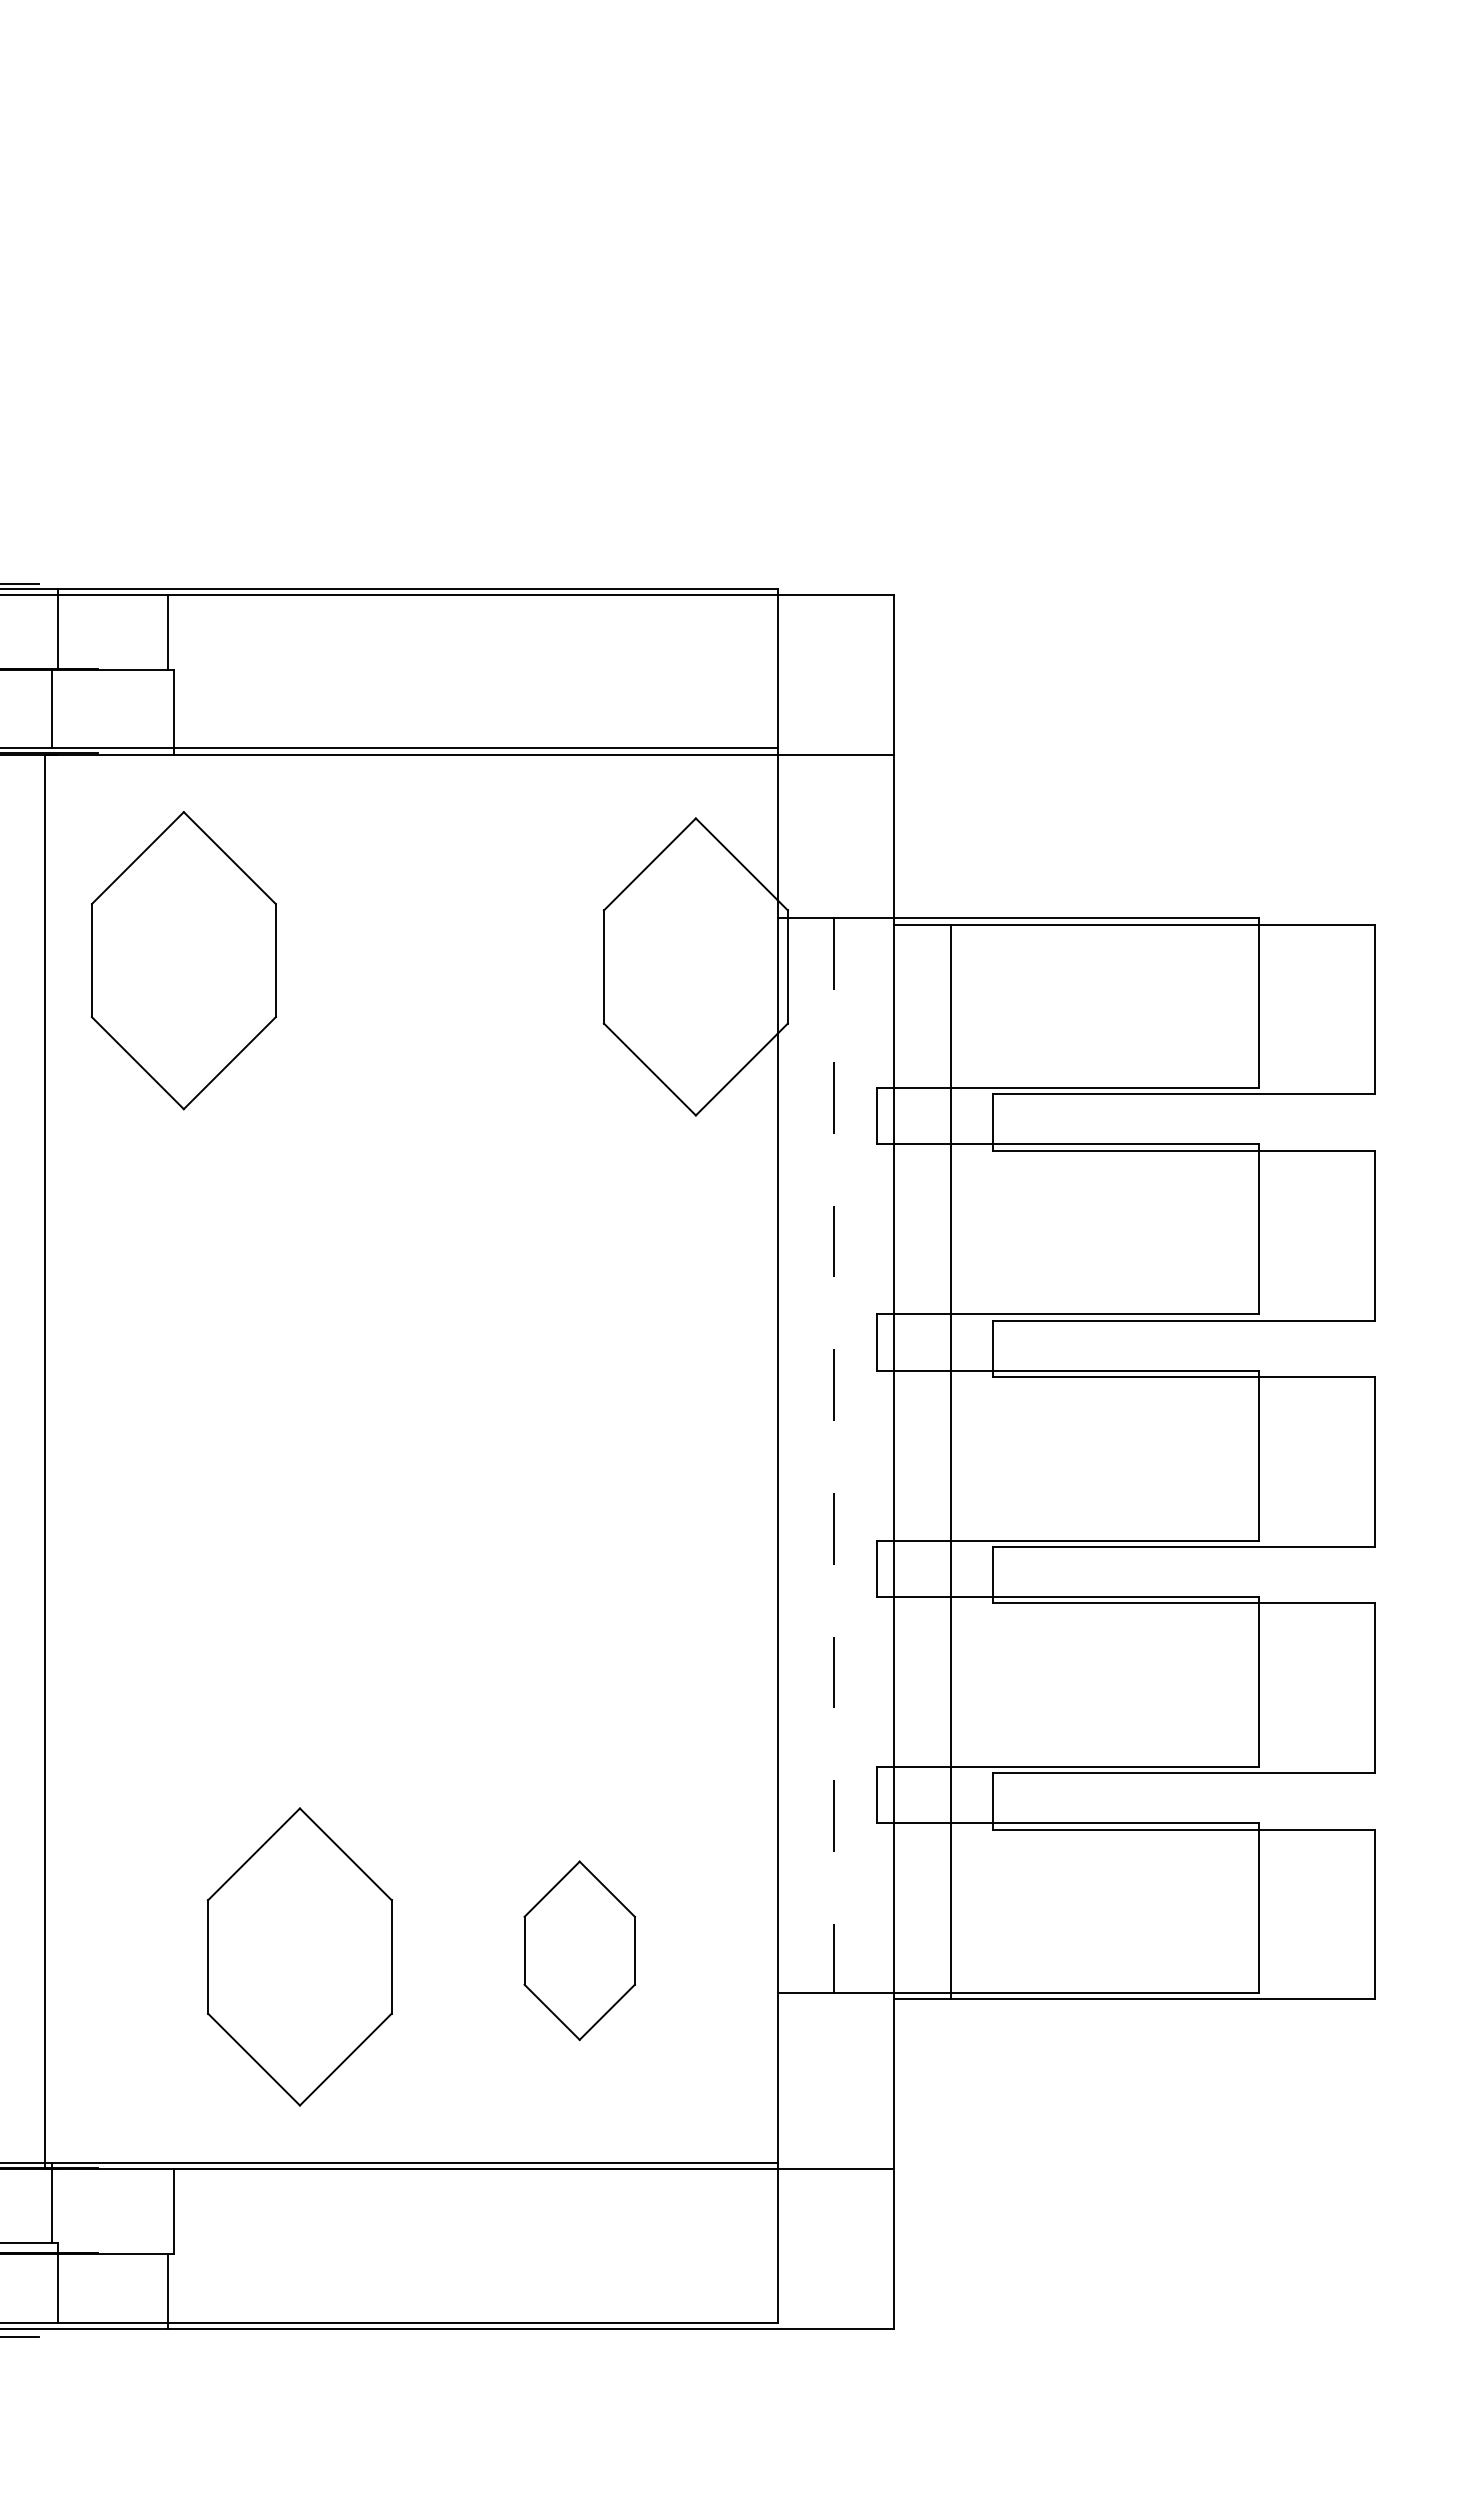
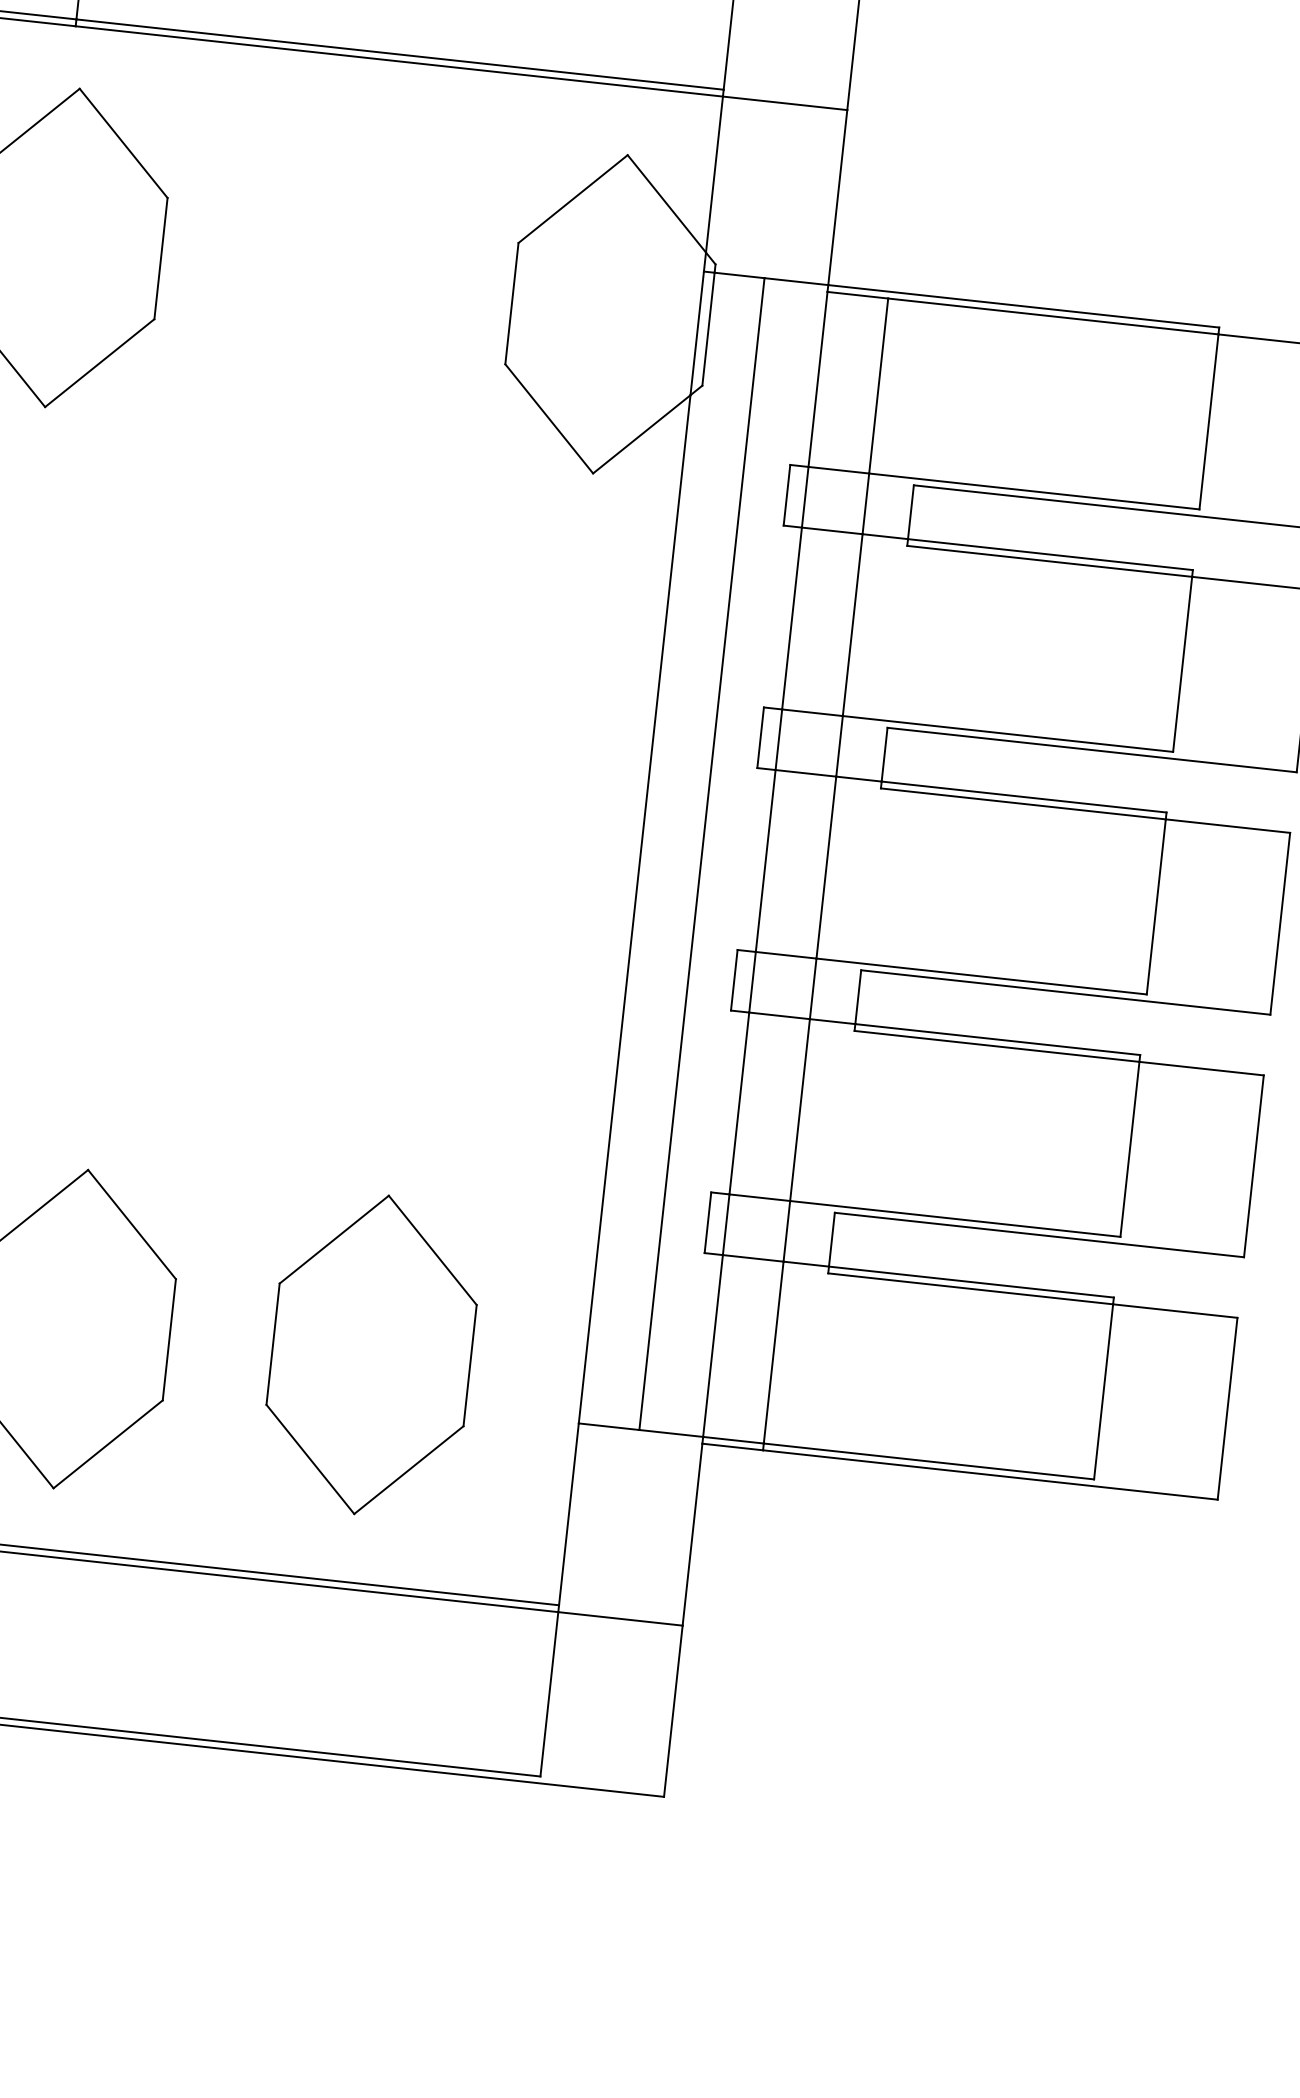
line: (834, 1456) -> (701, 855), dashed -> solid
part: (579, 1950) -> (371, 1354), size x1.67

